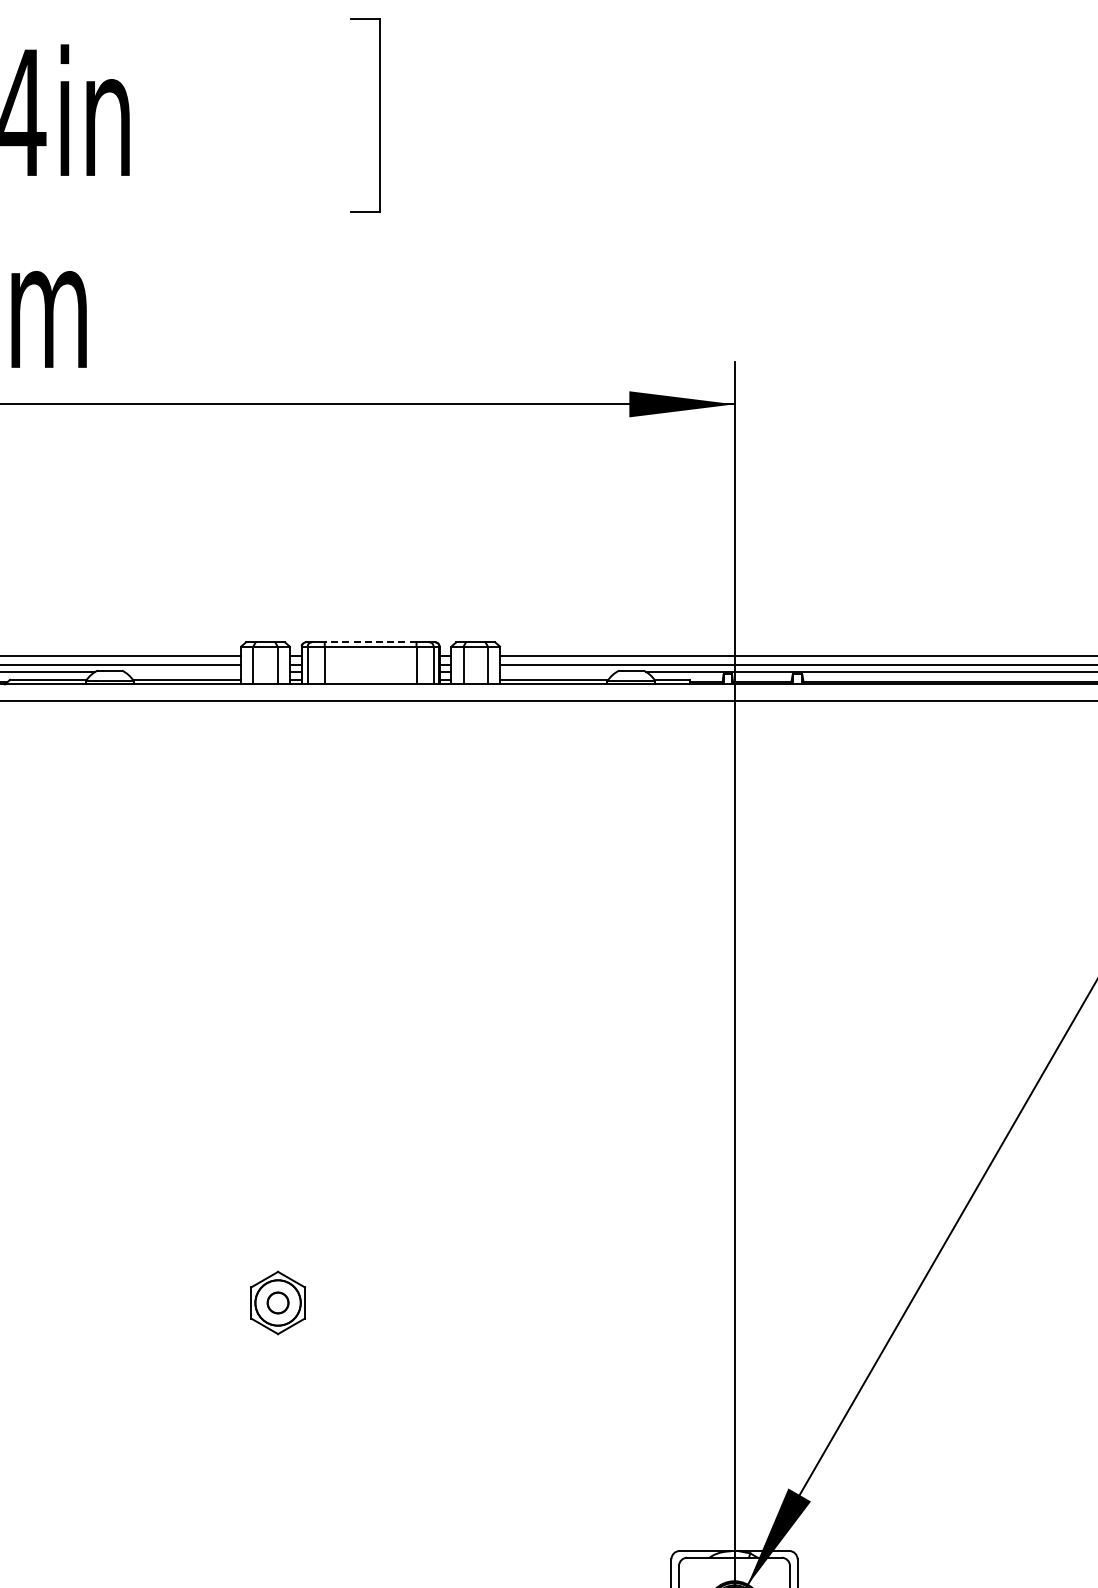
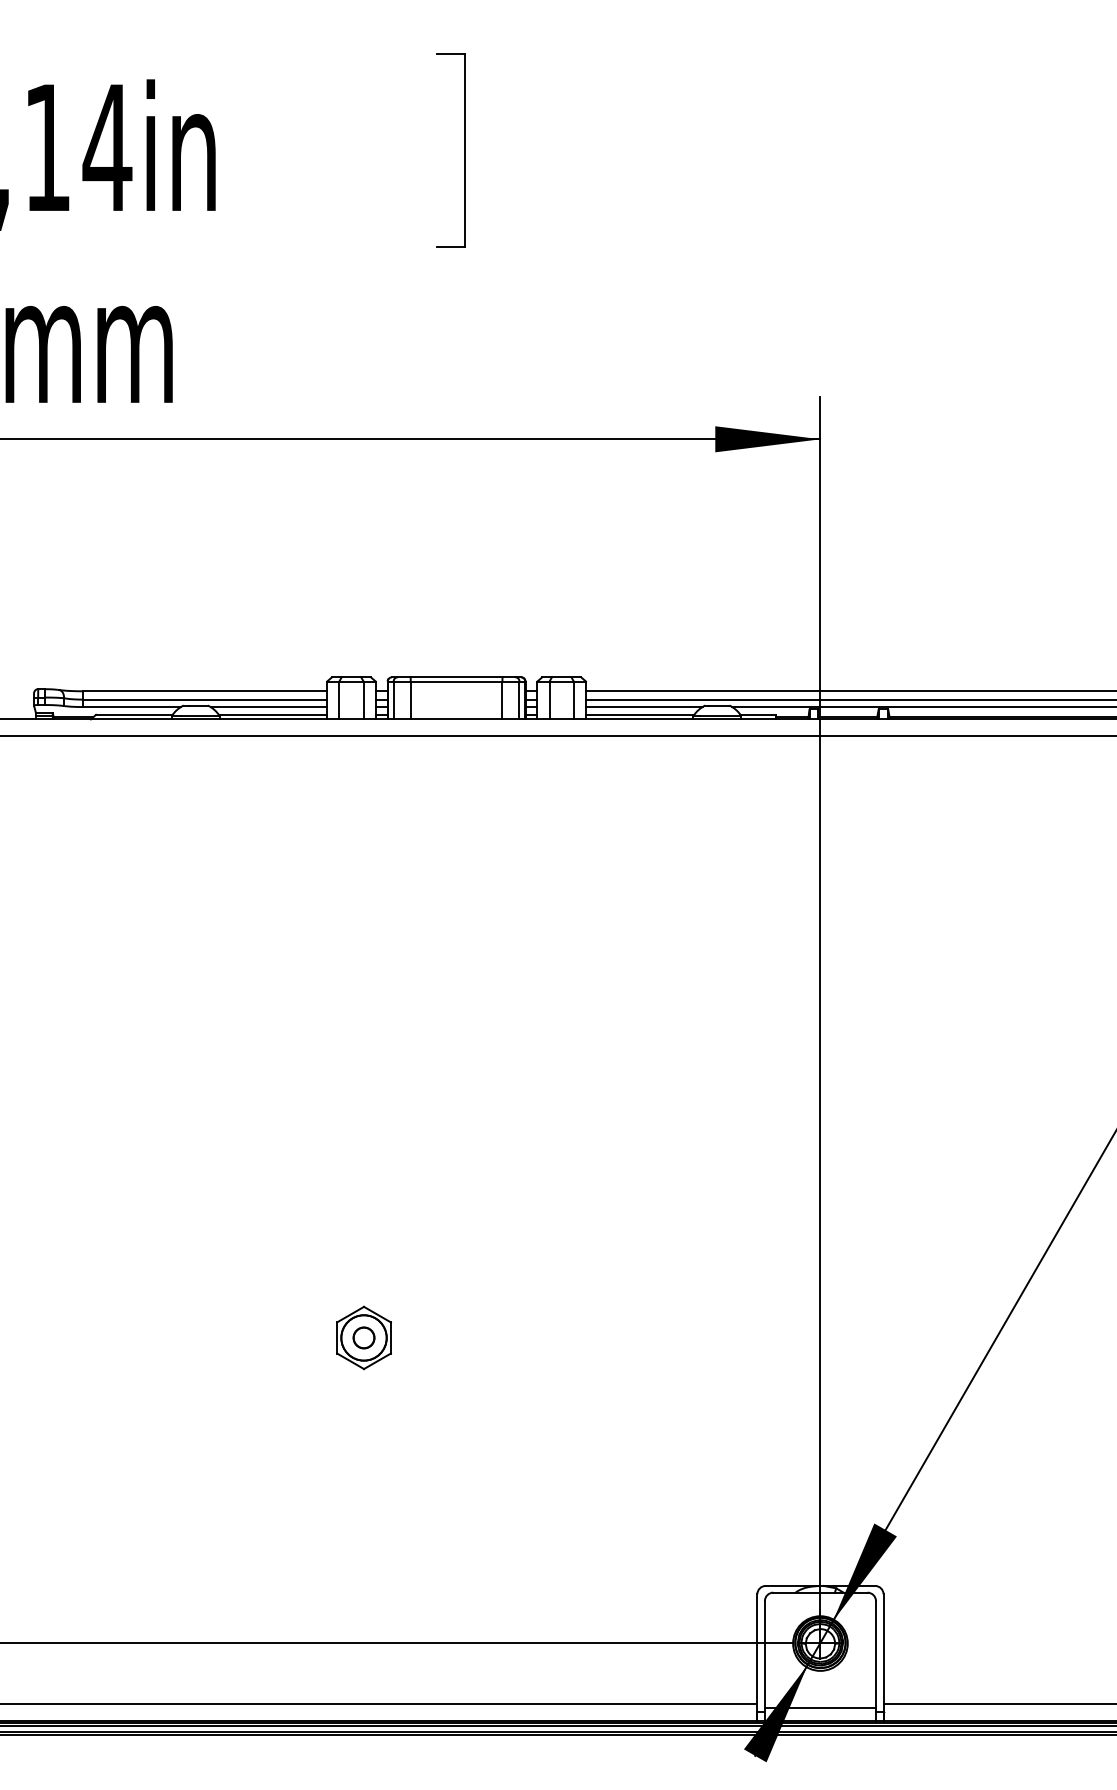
line: (370, 642) -> (456, 677), dashed -> solid
line: (182, 672) -> (268, 707), added
line: (557, 672) -> (643, 707), added

